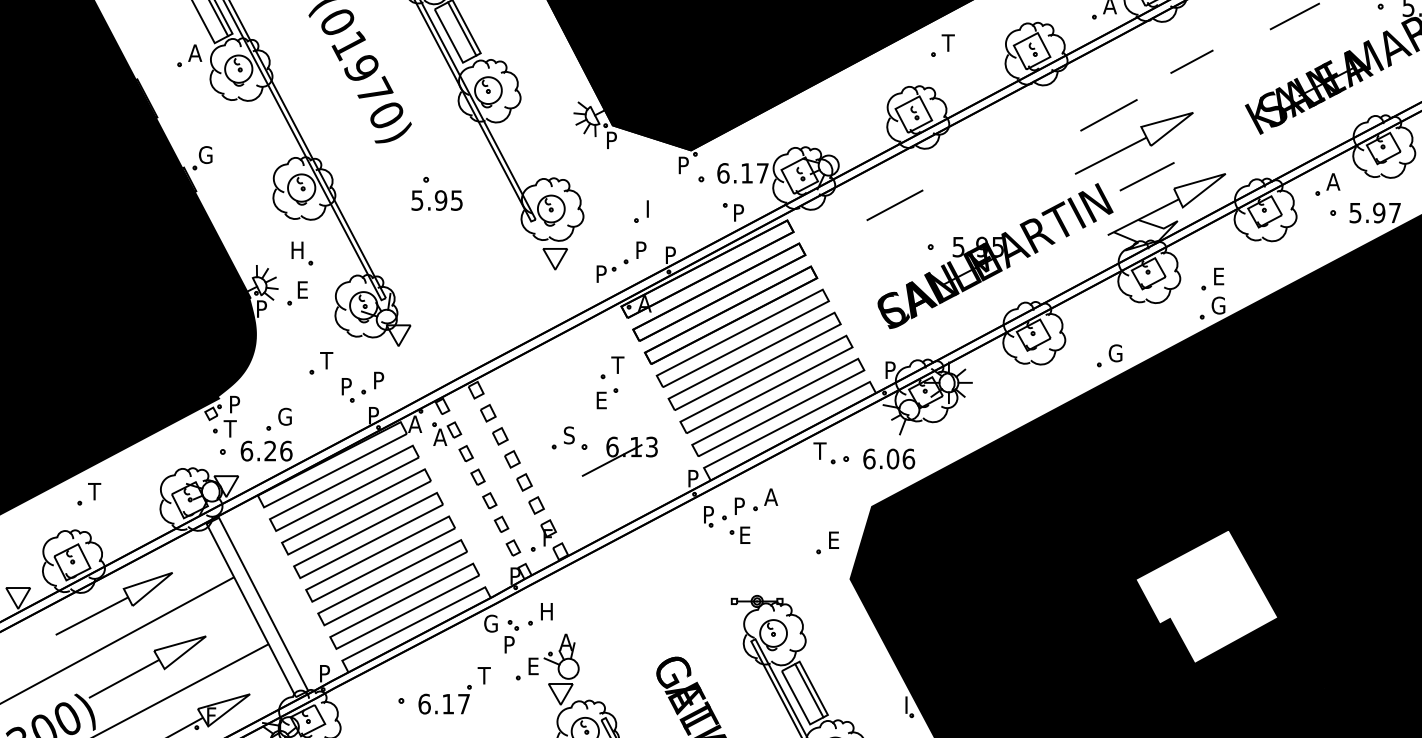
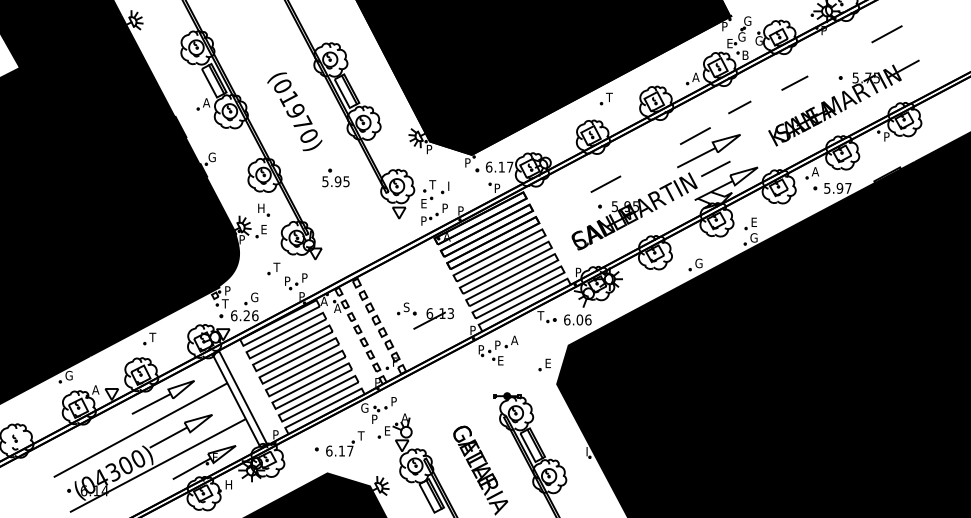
line: (894, 203) -> (605, 183), moved
part: (610, 383) -> (428, 194), moved
fill: (1206, 596) -> (747, 393), added
text: (546, 611) -> (394, 401), H -> P

